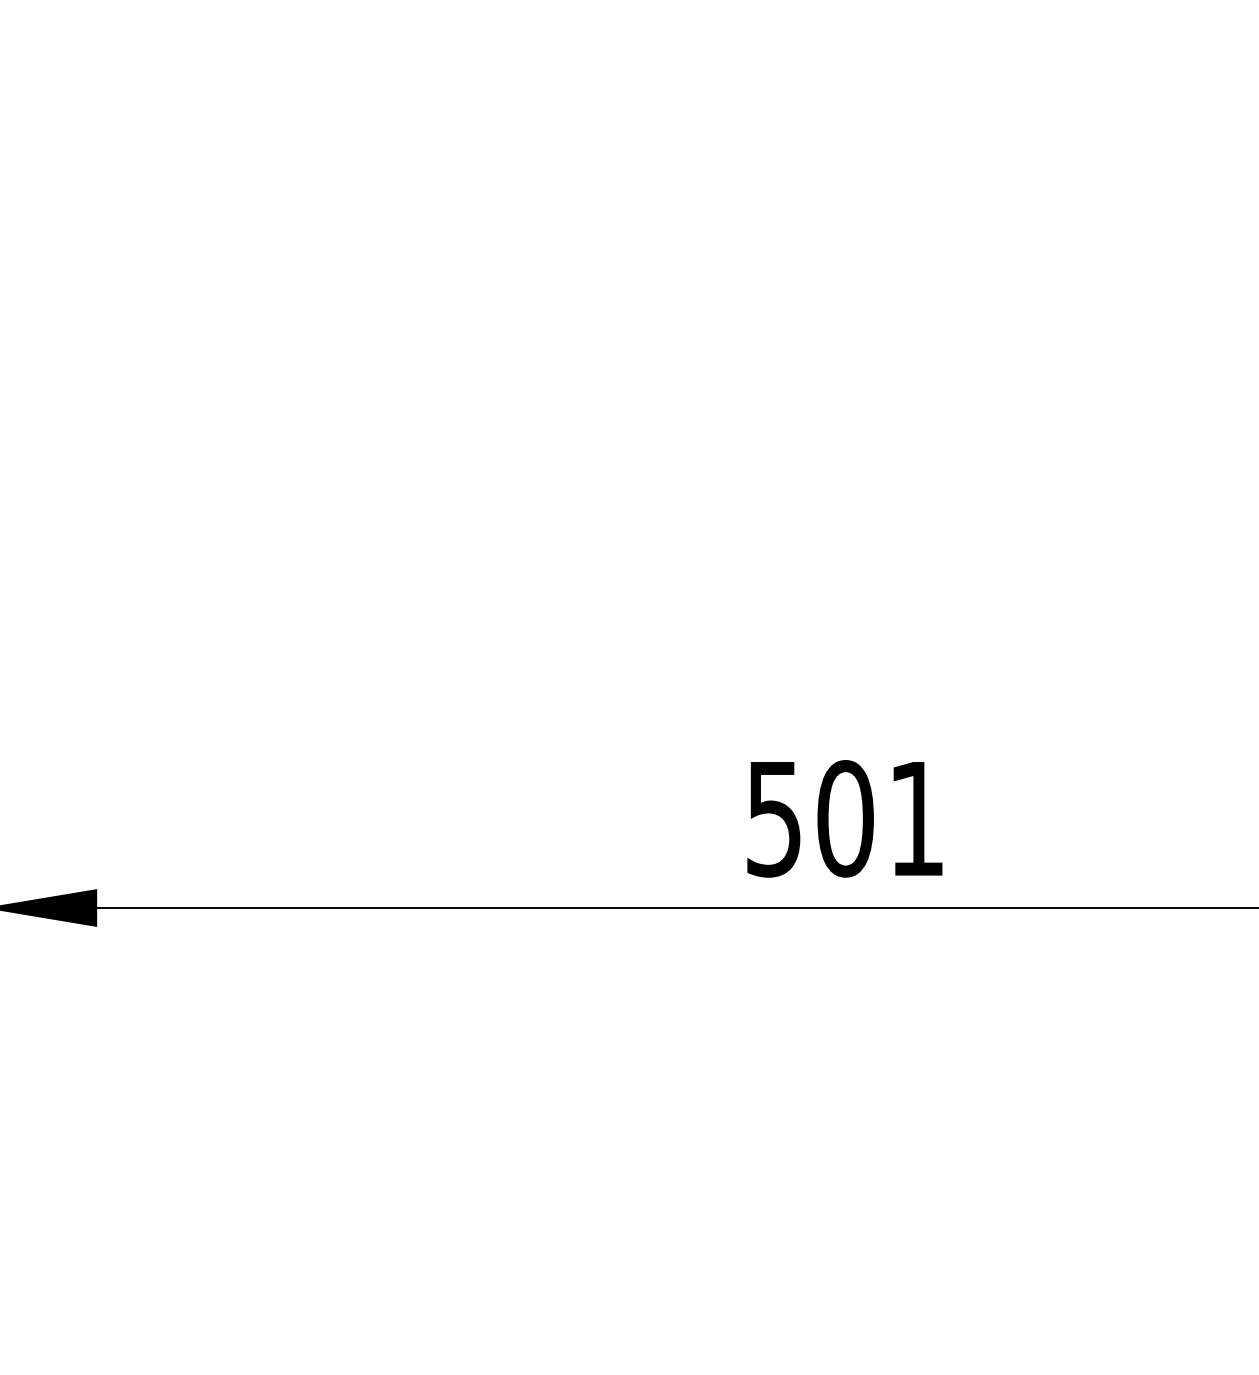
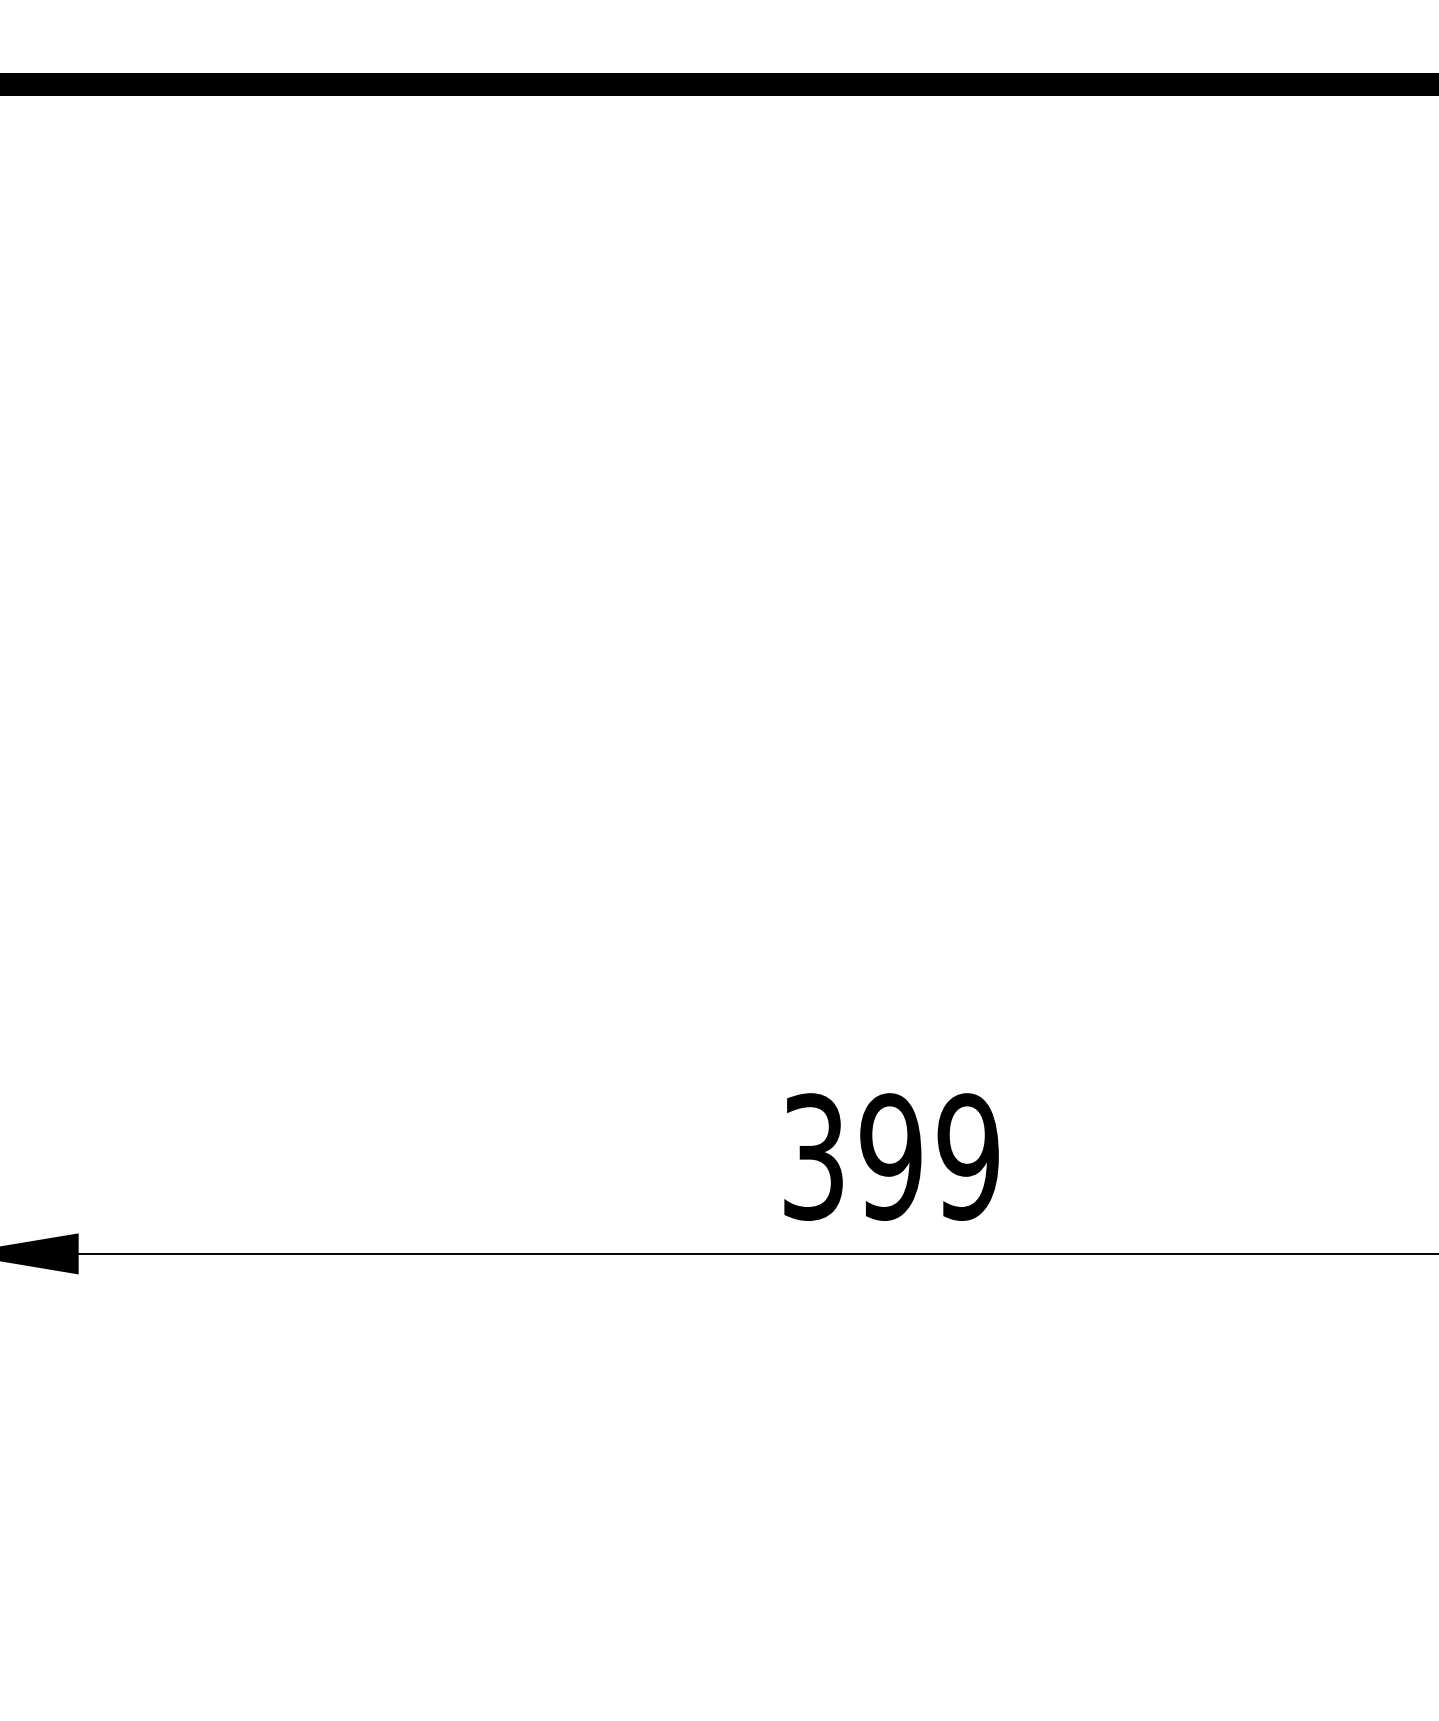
text: (845, 818) -> (891, 1156), 501 -> 399

